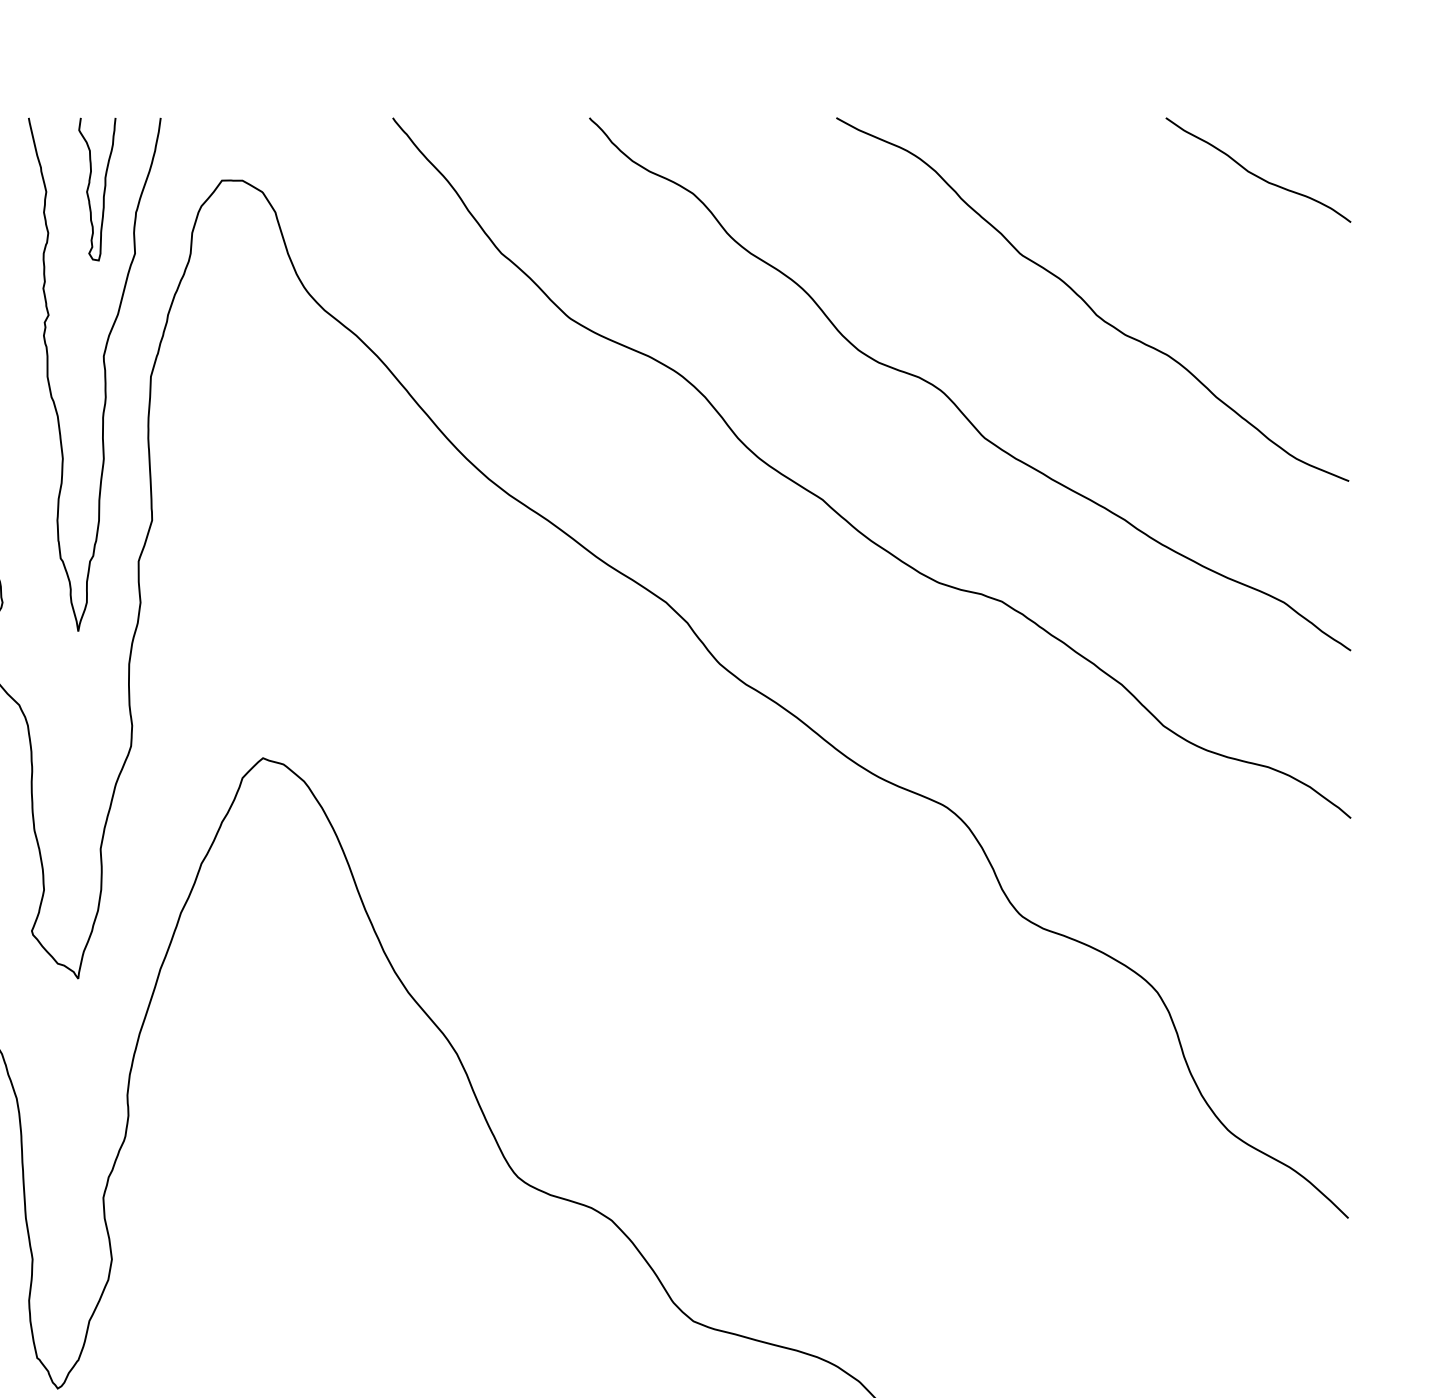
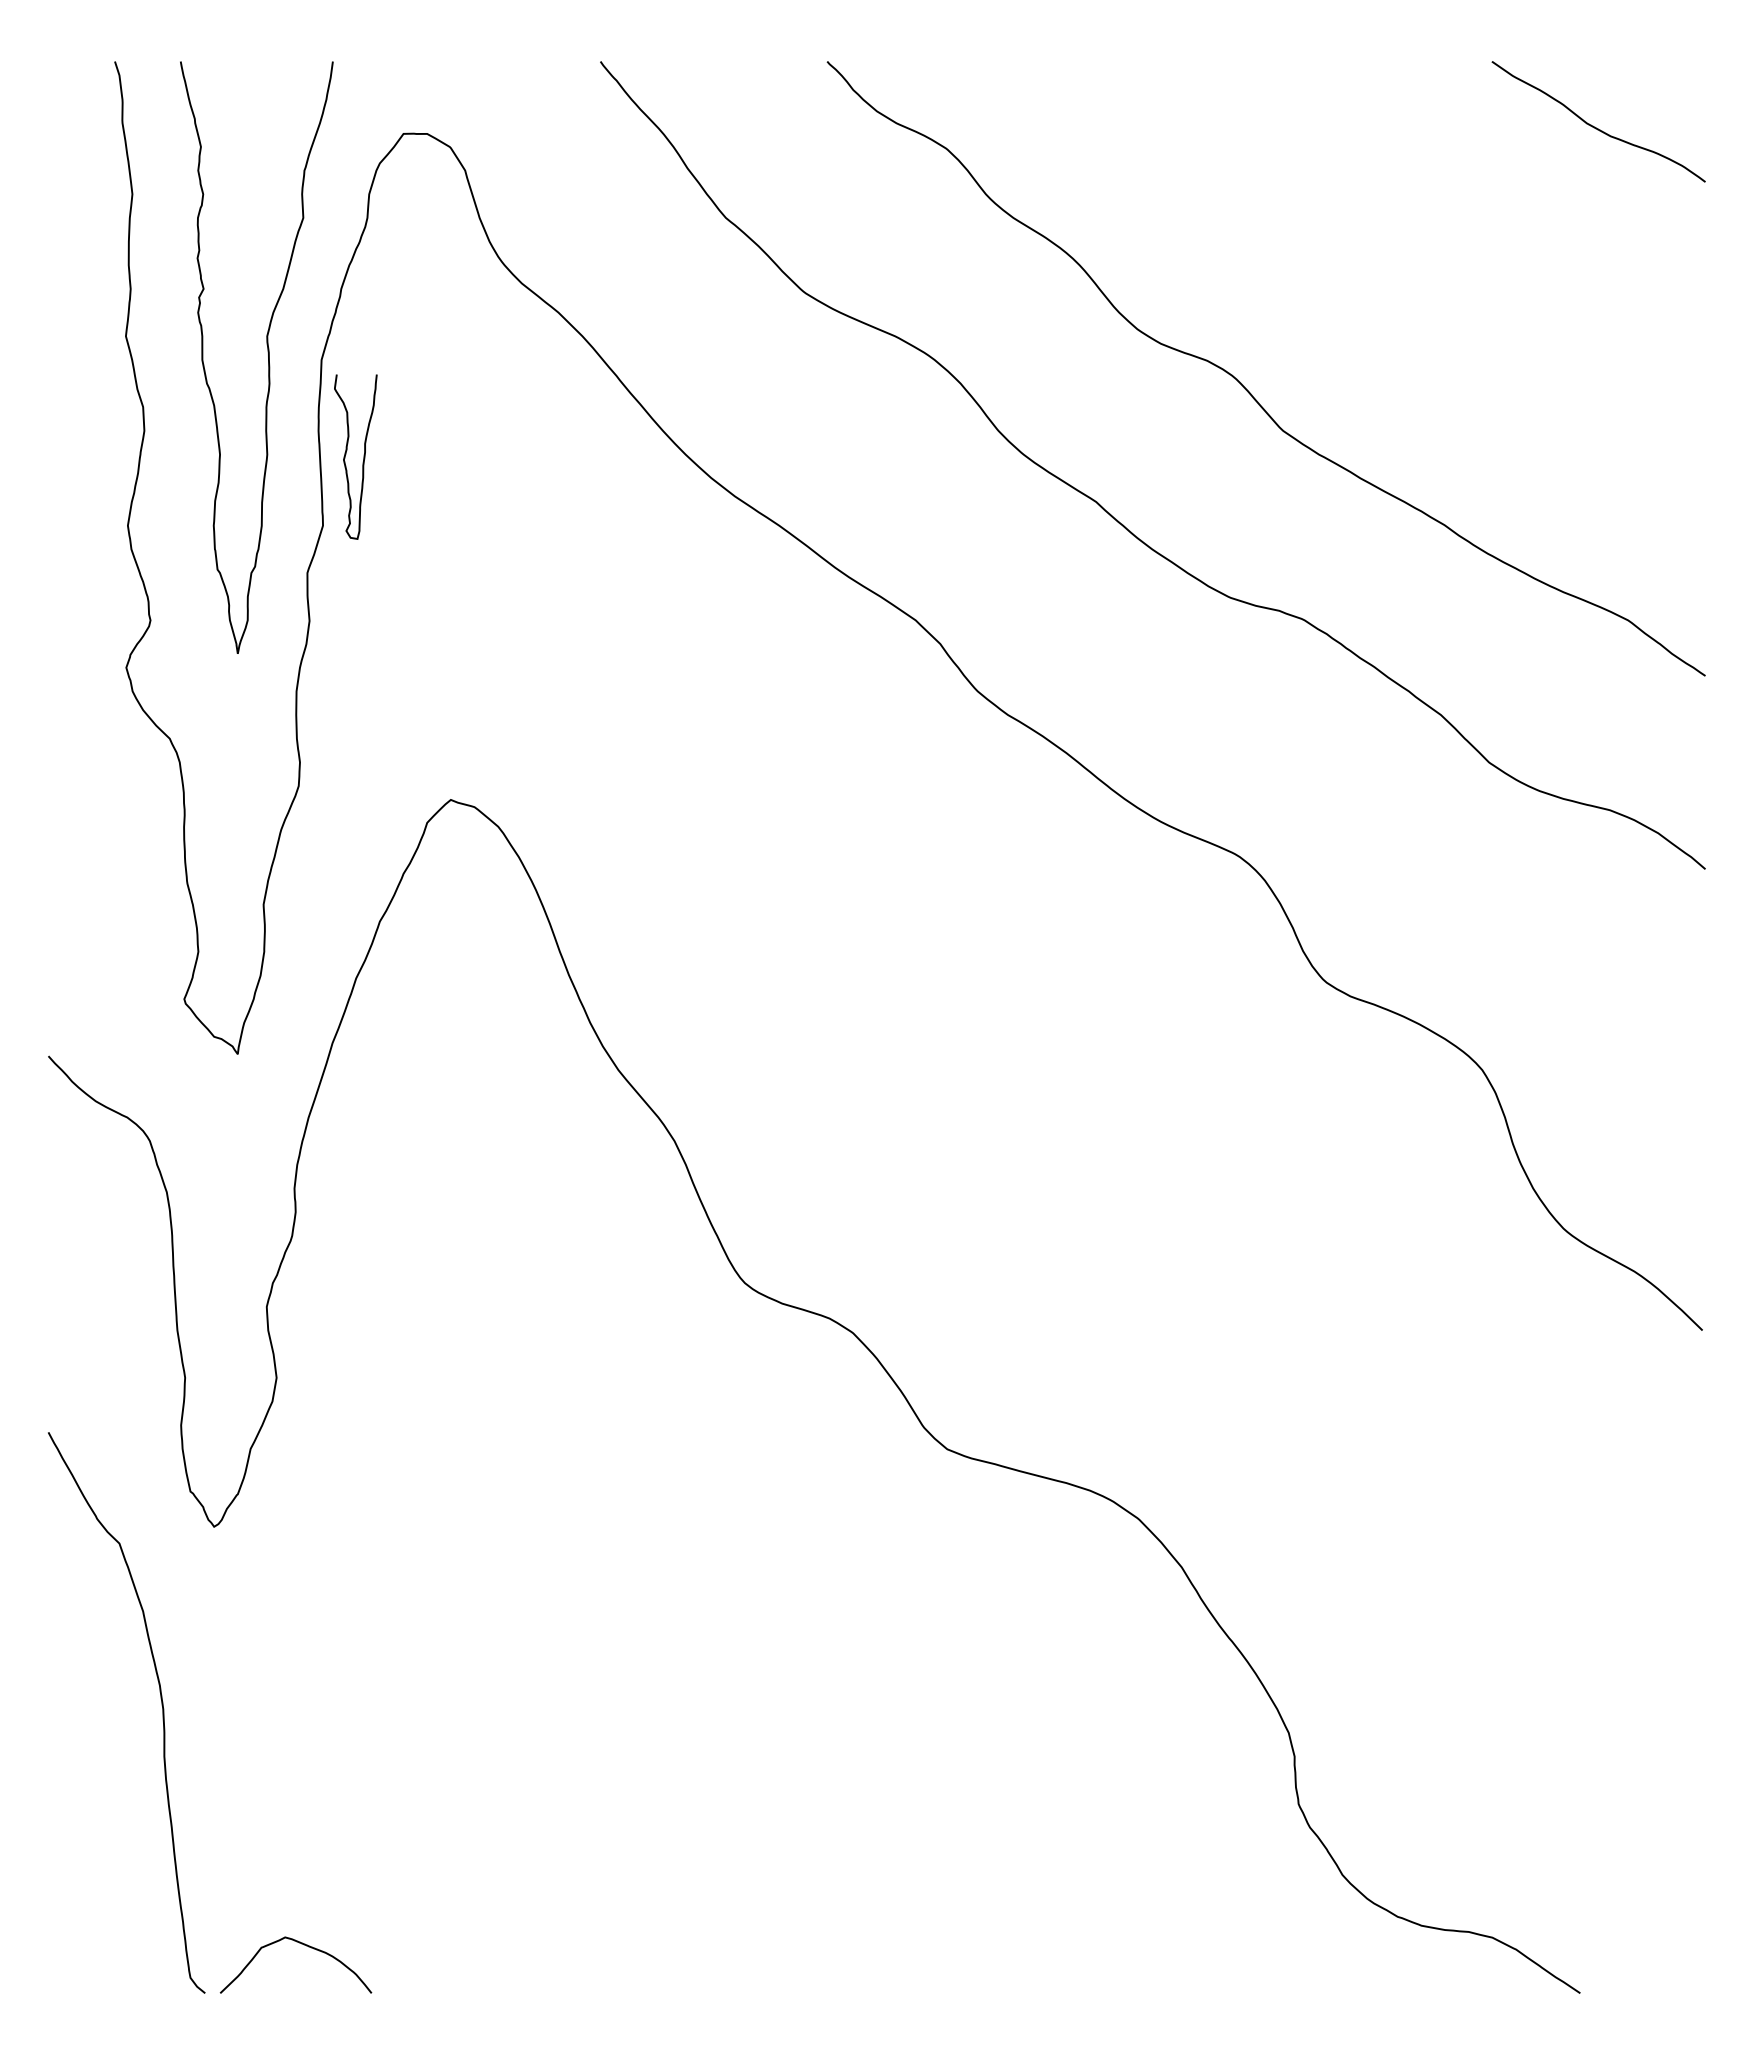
curve: (104, 188) -> (363, 456), moved
curve: (1088, 304) -> (1402, 276), removed

